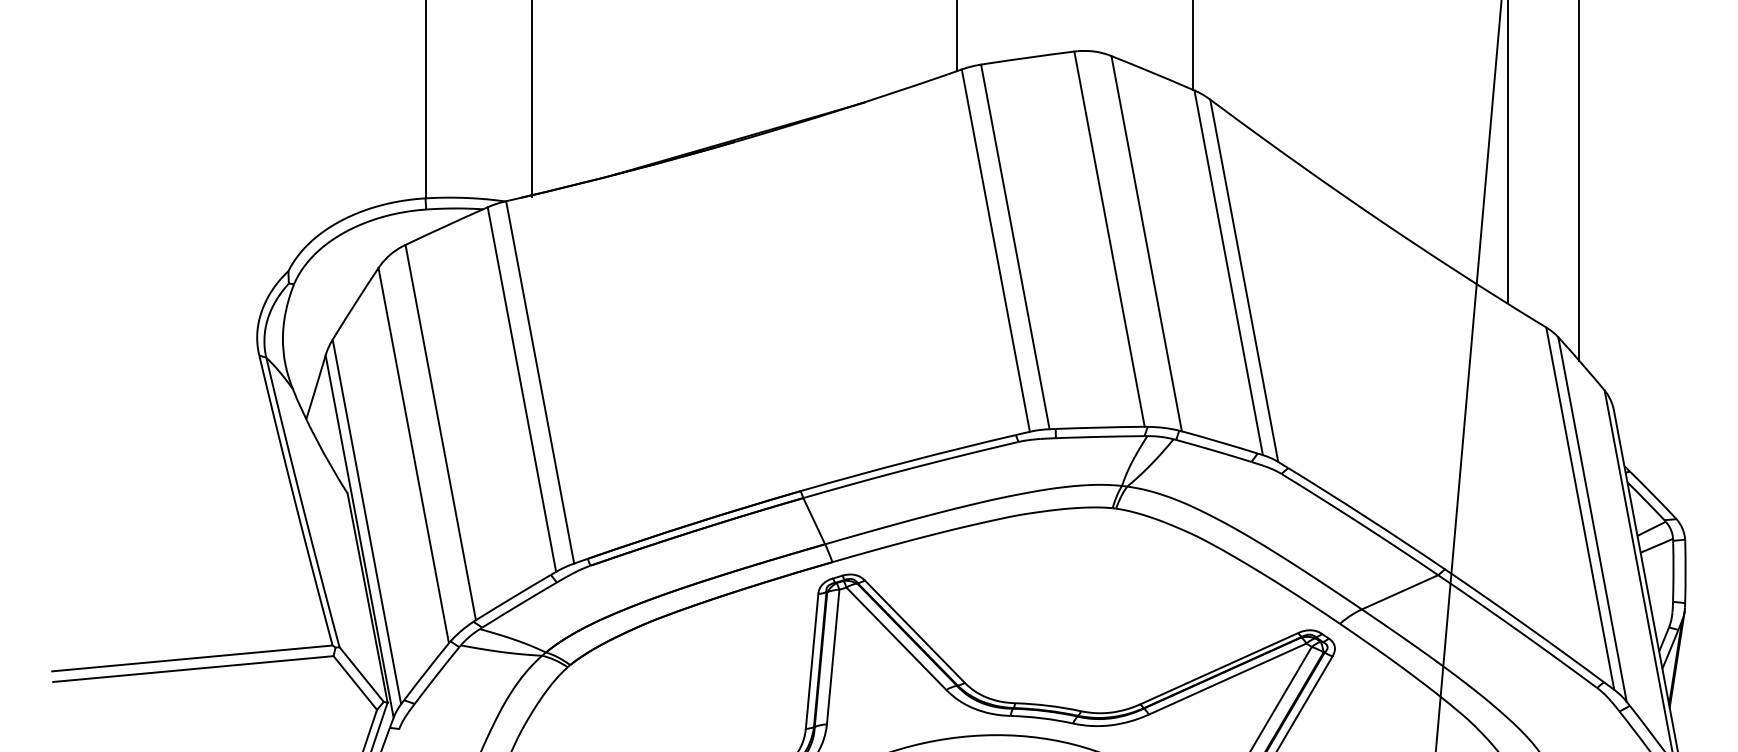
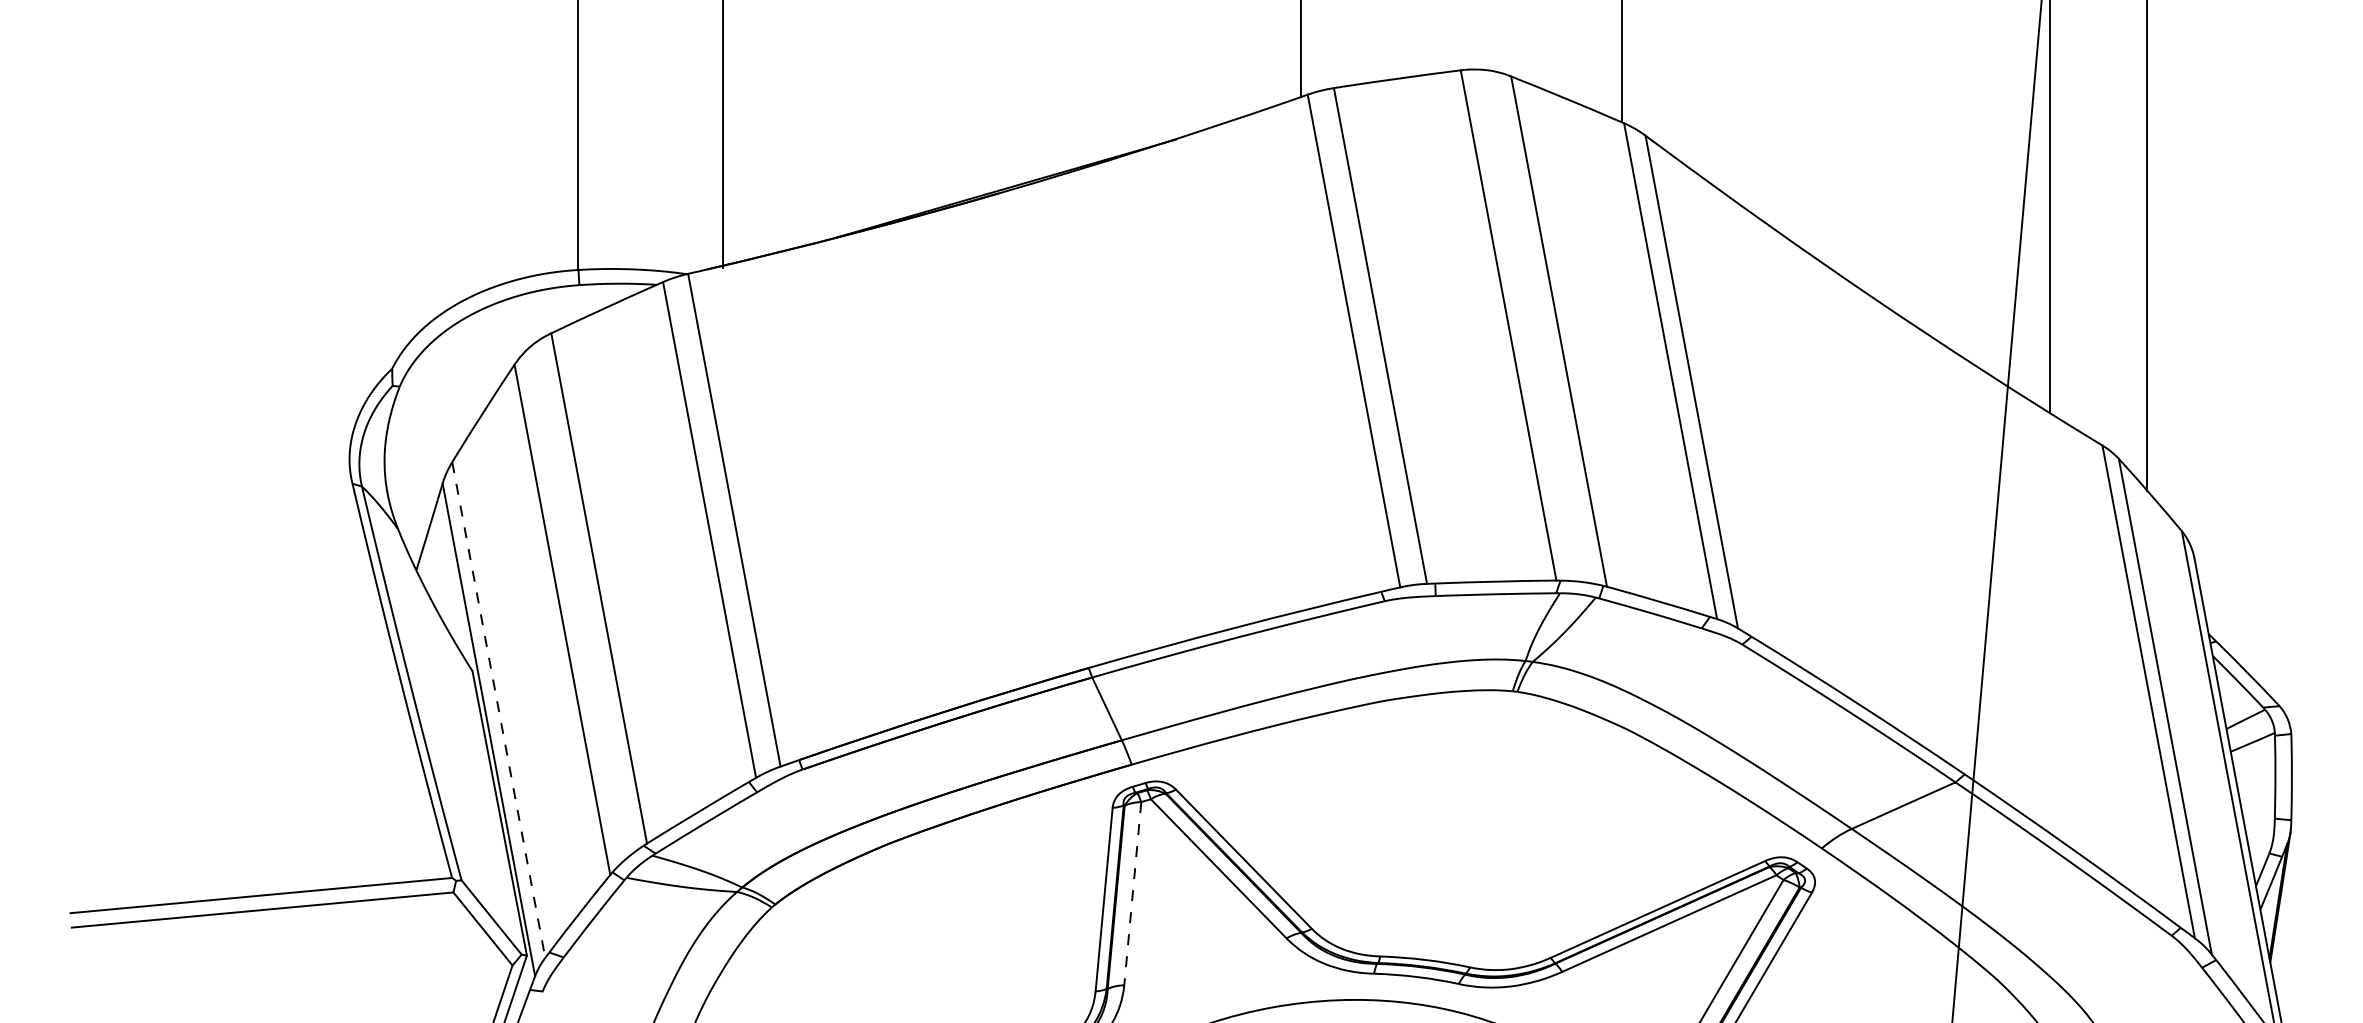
line: (366, 522) -> (498, 710), solid -> dashed
line: (832, 657) -> (1132, 894), solid -> dashed

